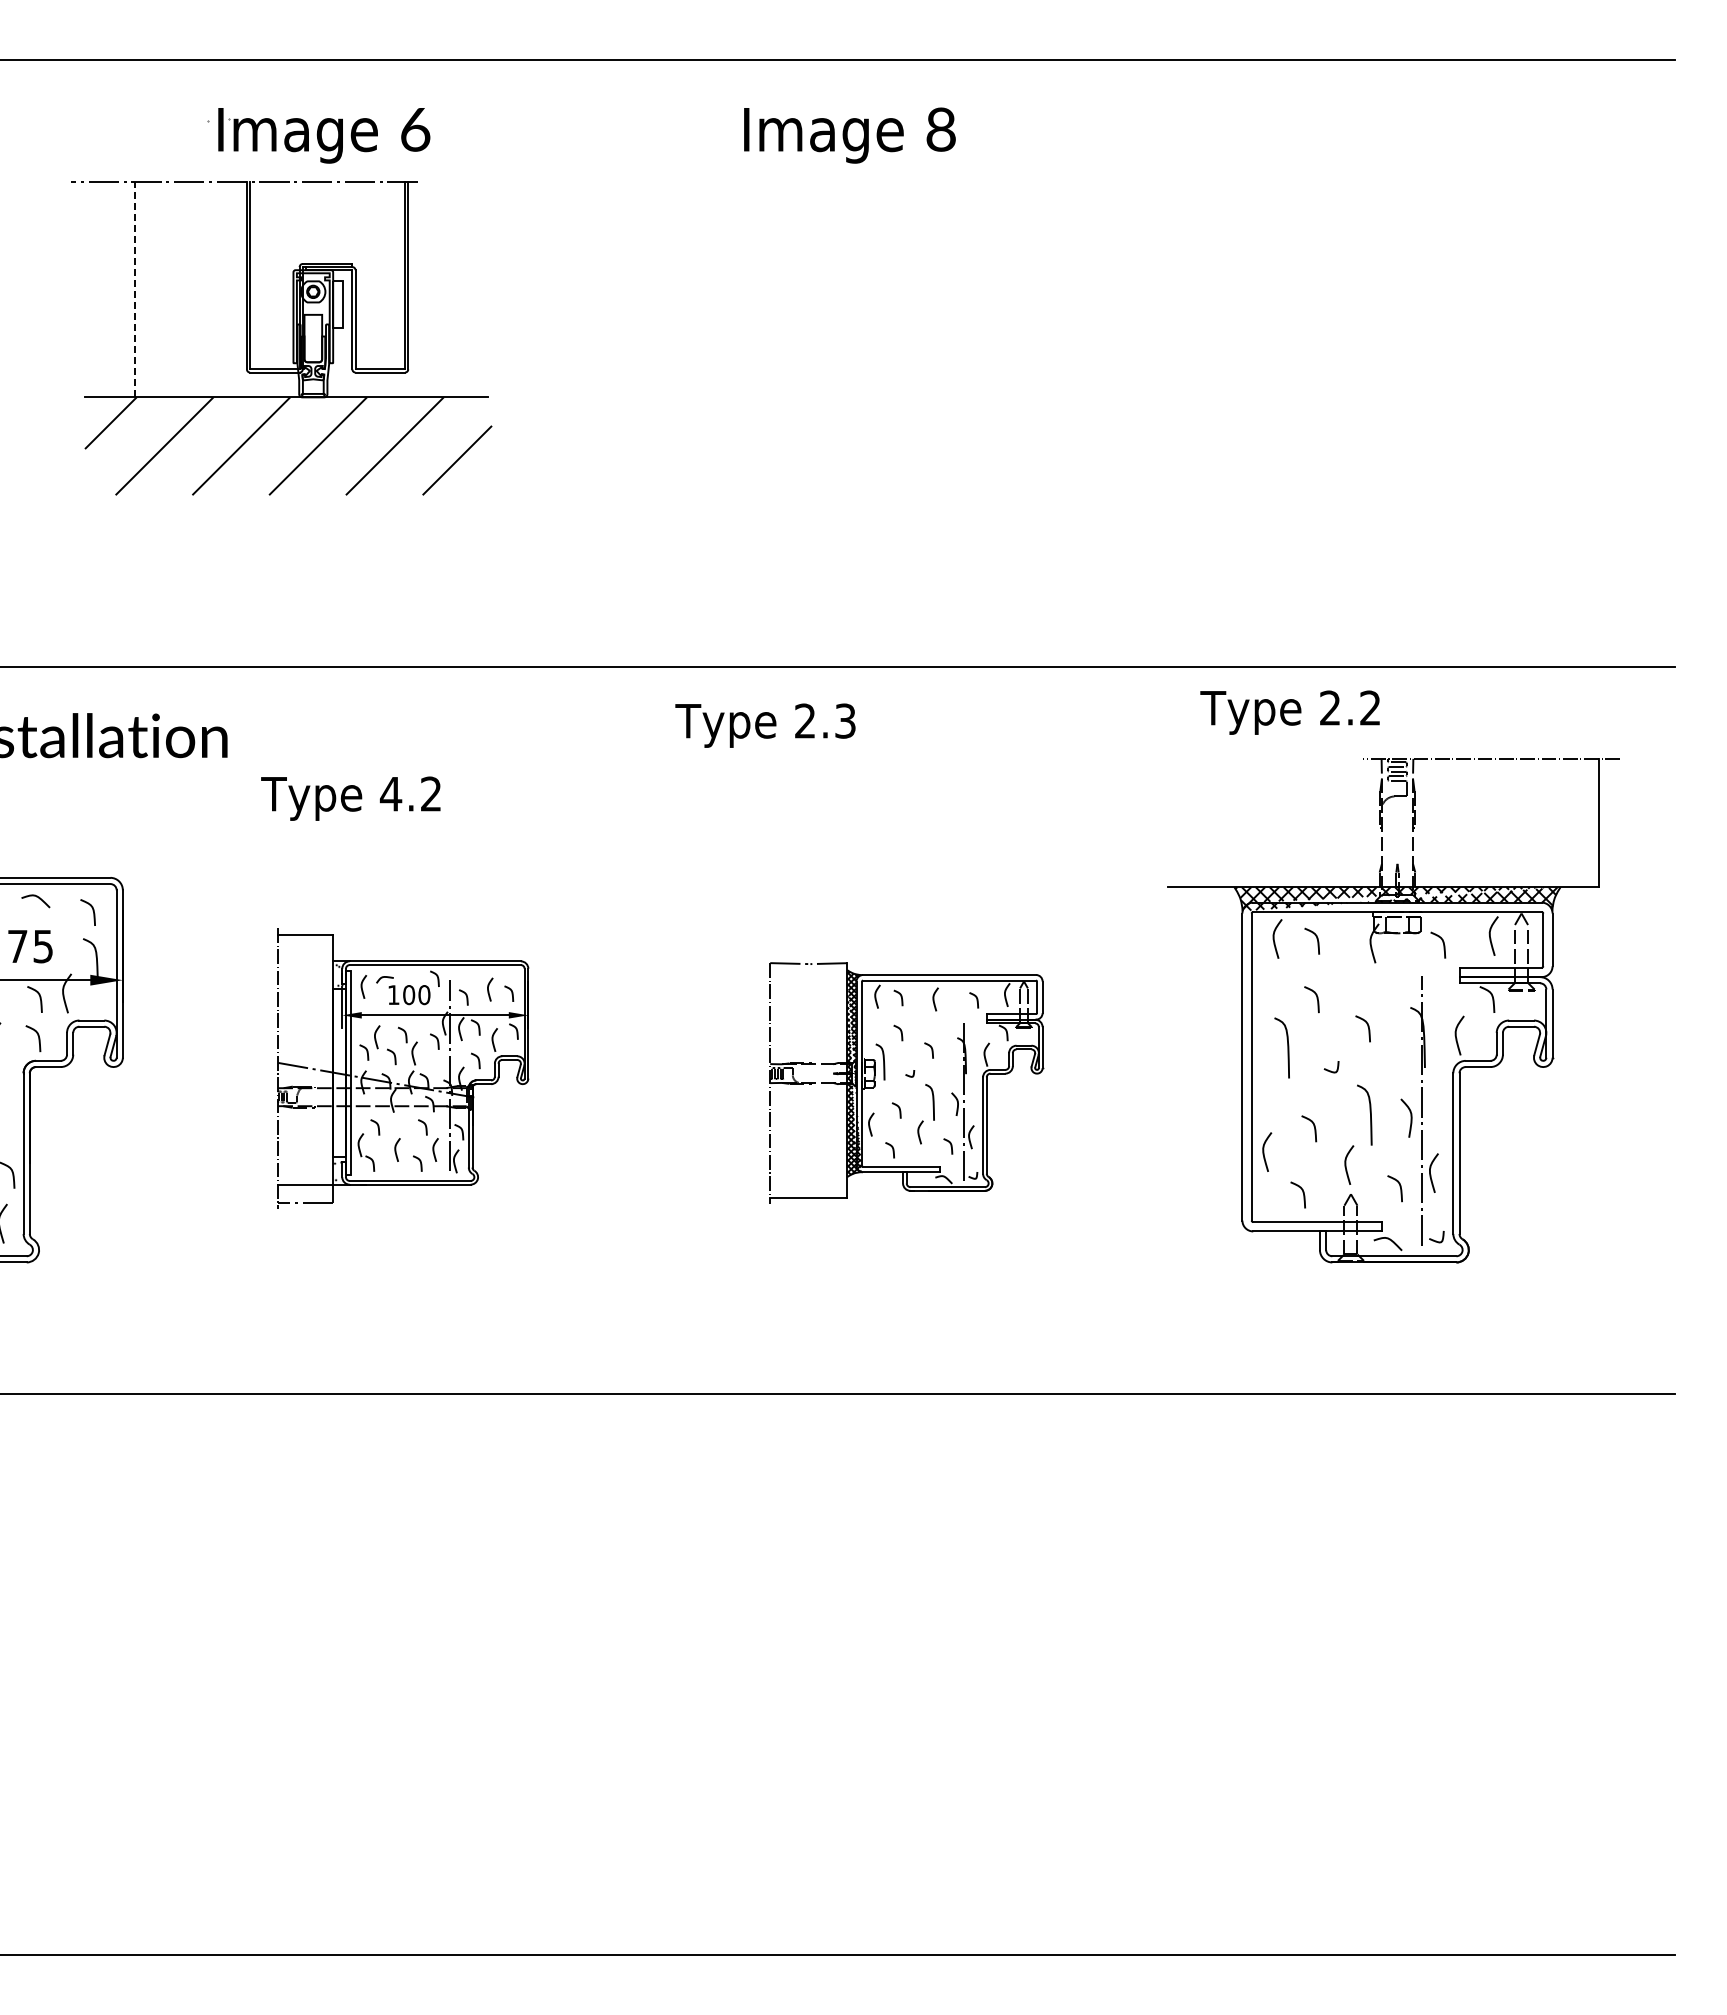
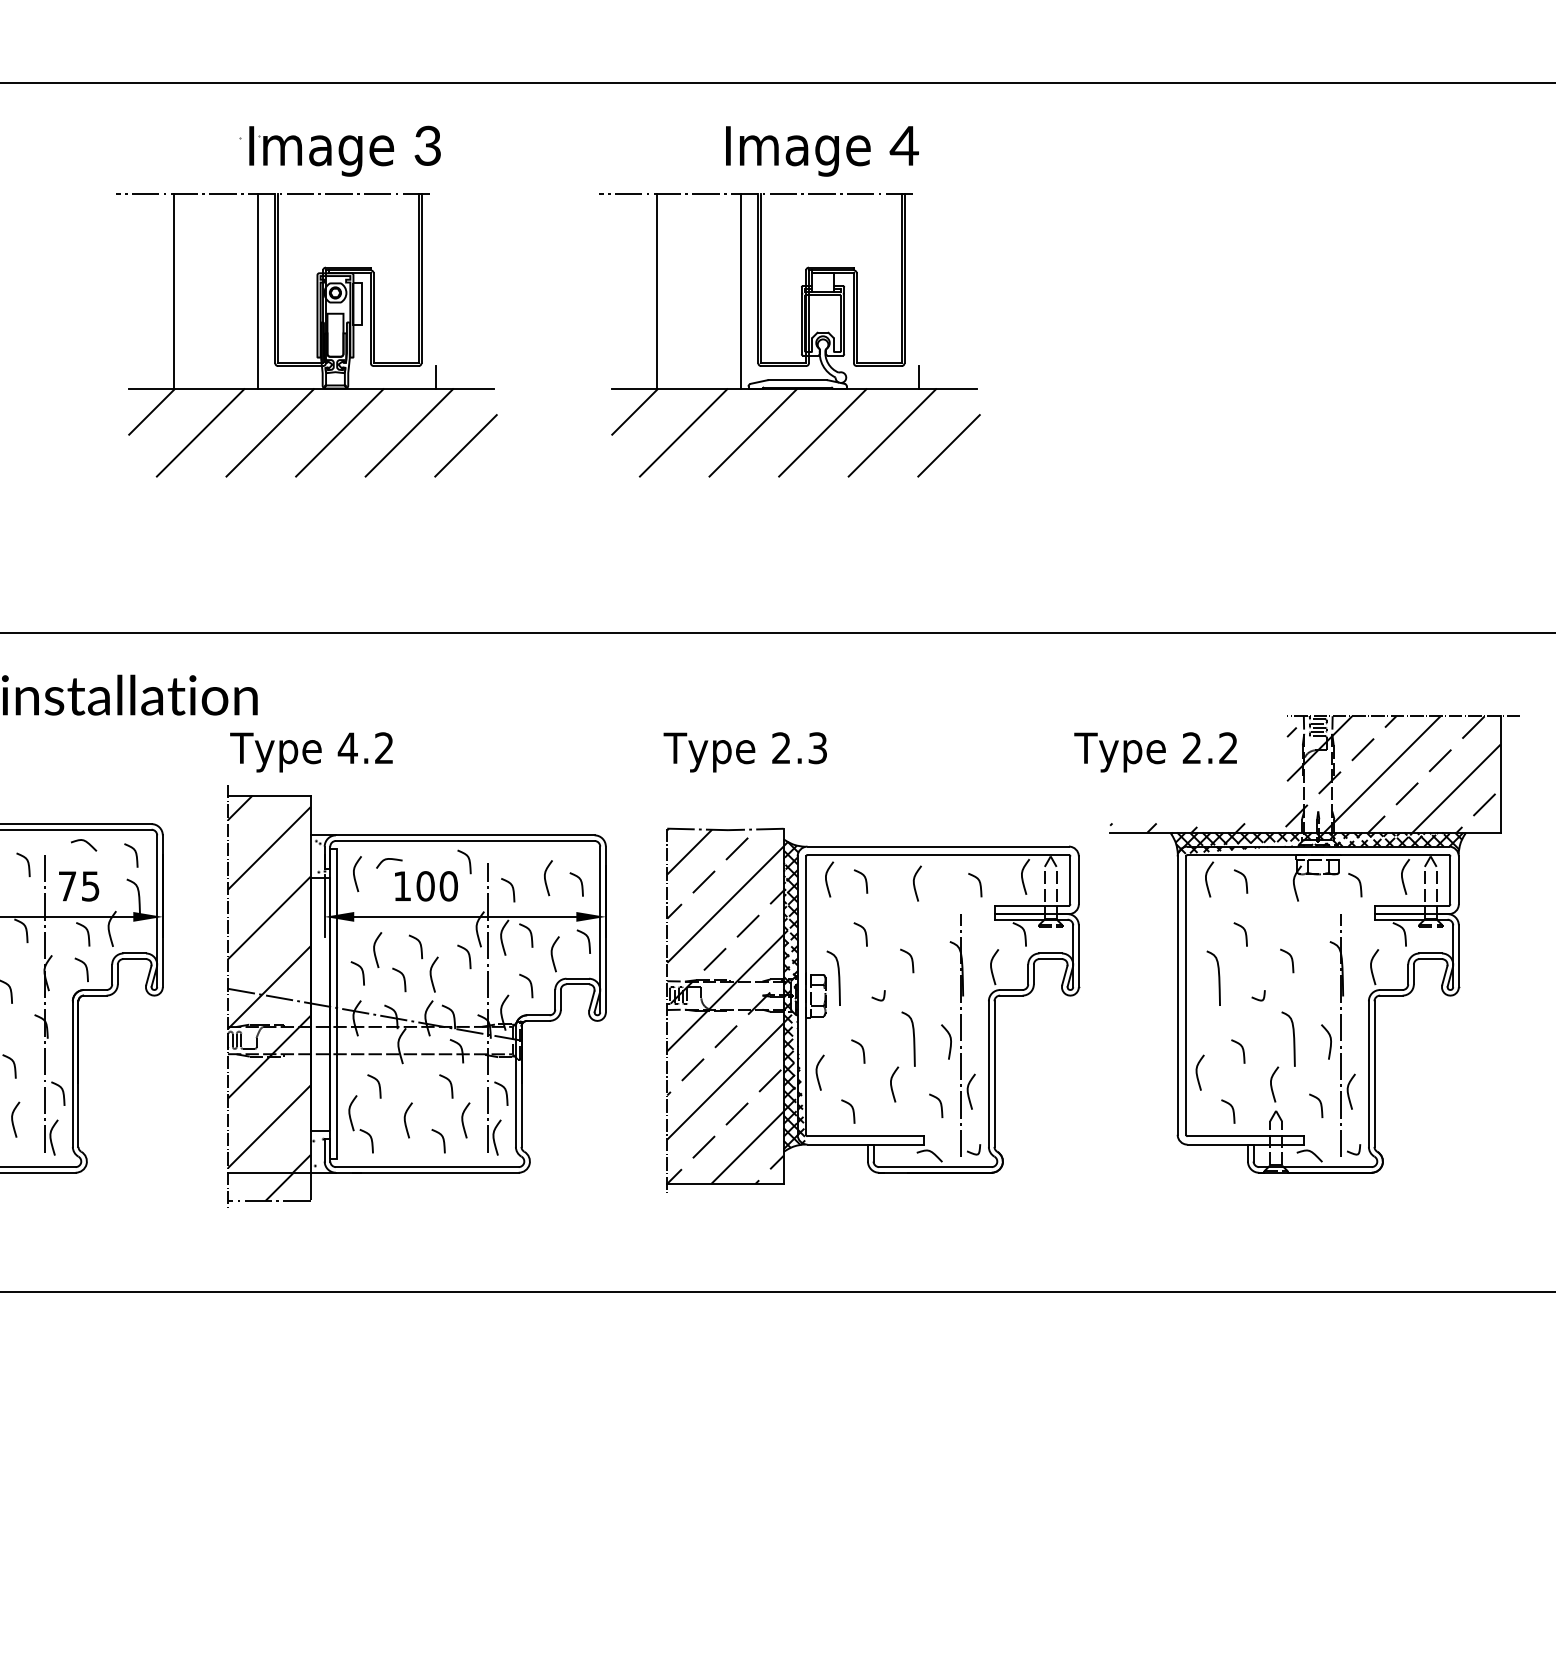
text: (415, 129) -> (428, 145), 6 -> 3
text: (940, 129) -> (904, 145), 8 -> 4
line: (135, 289) -> (174, 290), dashed -> solid
line: (228, 289) -> (258, 290), added
part: (827, 338) -> (801, 335), added
line: (423, 384) -> (435, 376), added
text: (1289, 712) -> (1155, 752), moved
text: (765, 725) -> (745, 752), moved
text: (350, 798) -> (311, 752), moved
hatch: (1382, 822) -> (1304, 773), added
part: (403, 1067) -> (417, 996), size x1.67
part: (906, 1083) -> (873, 1010), size x1.67

